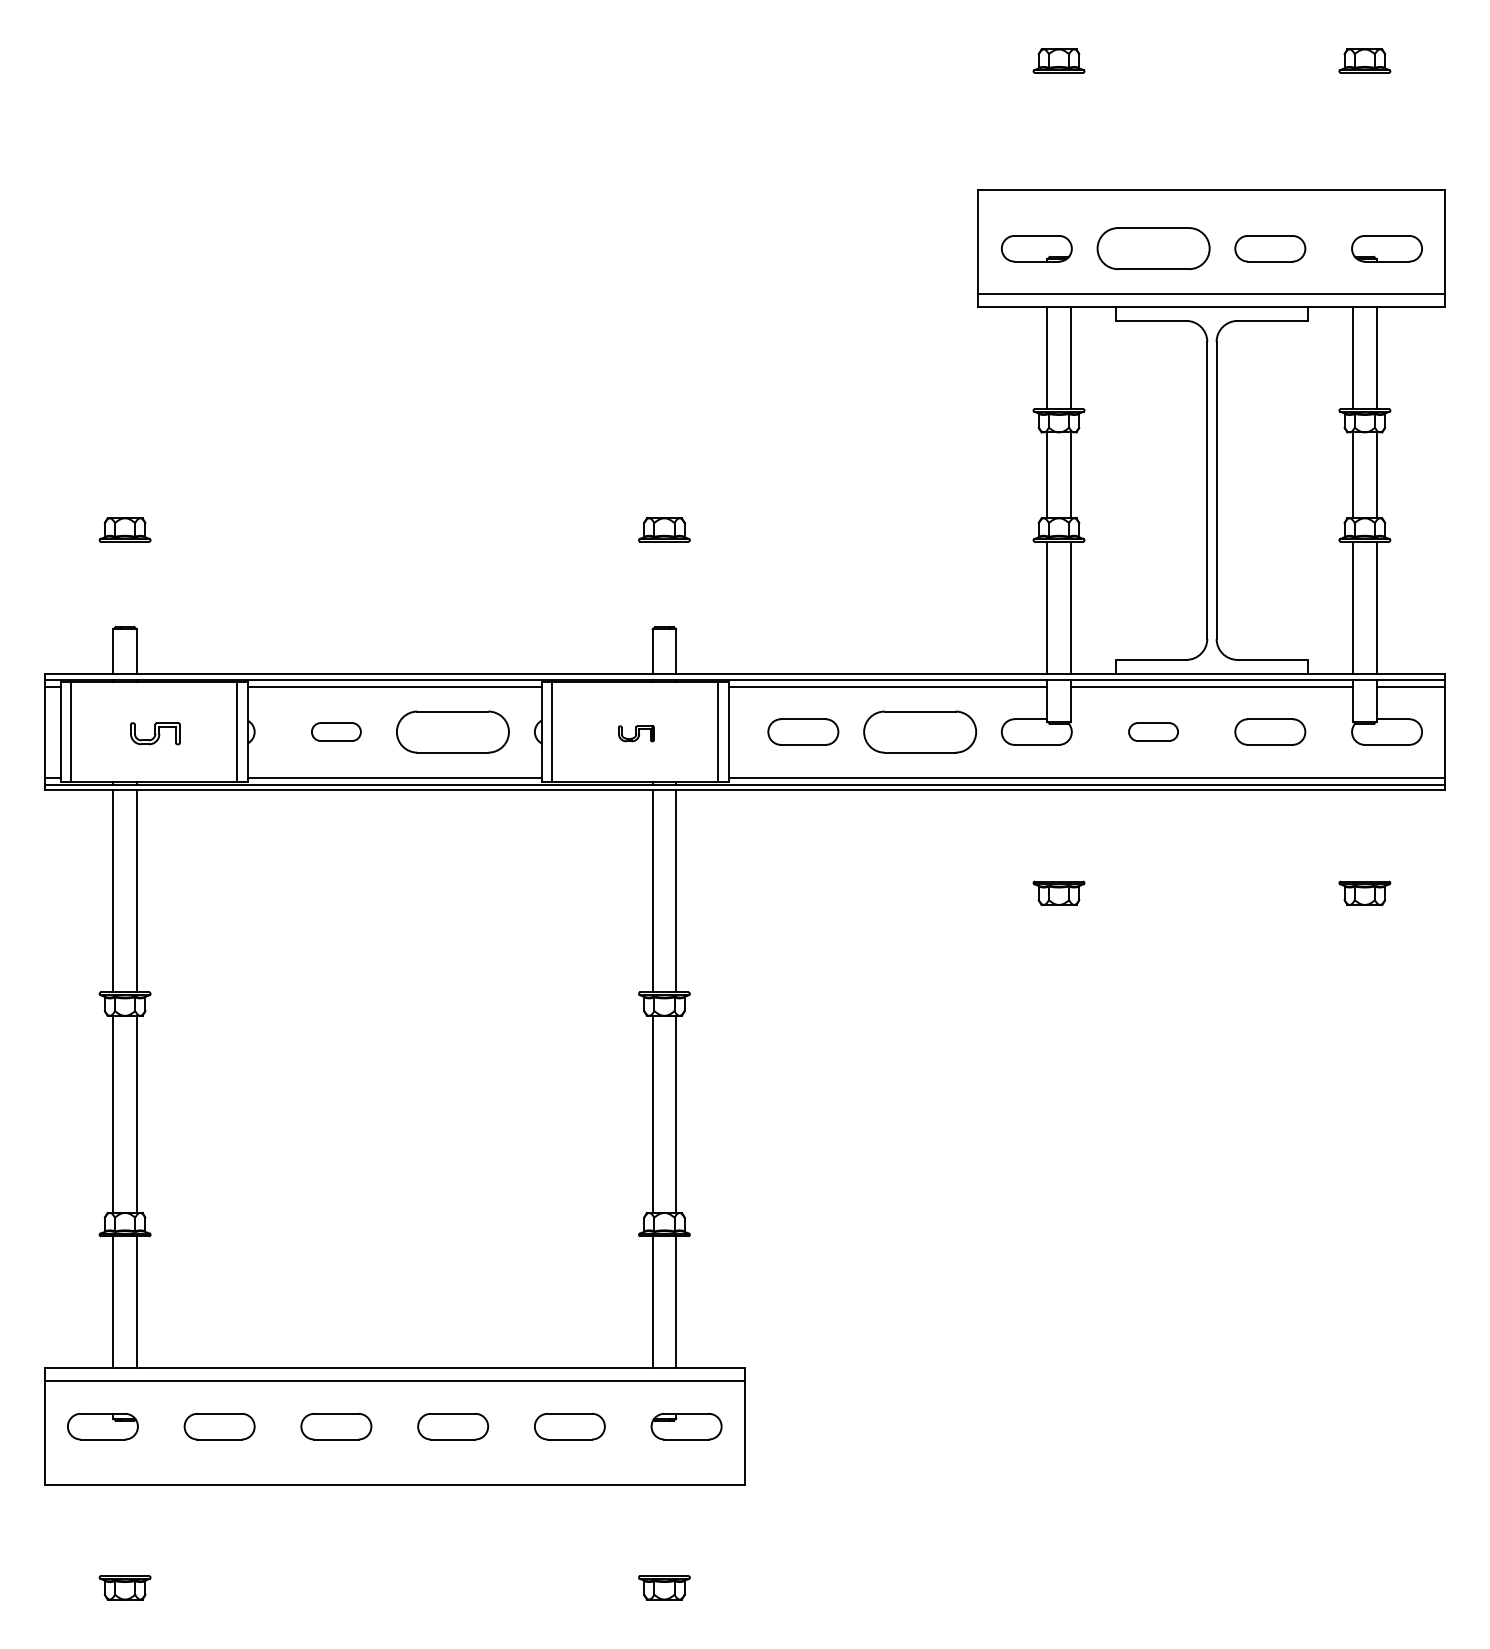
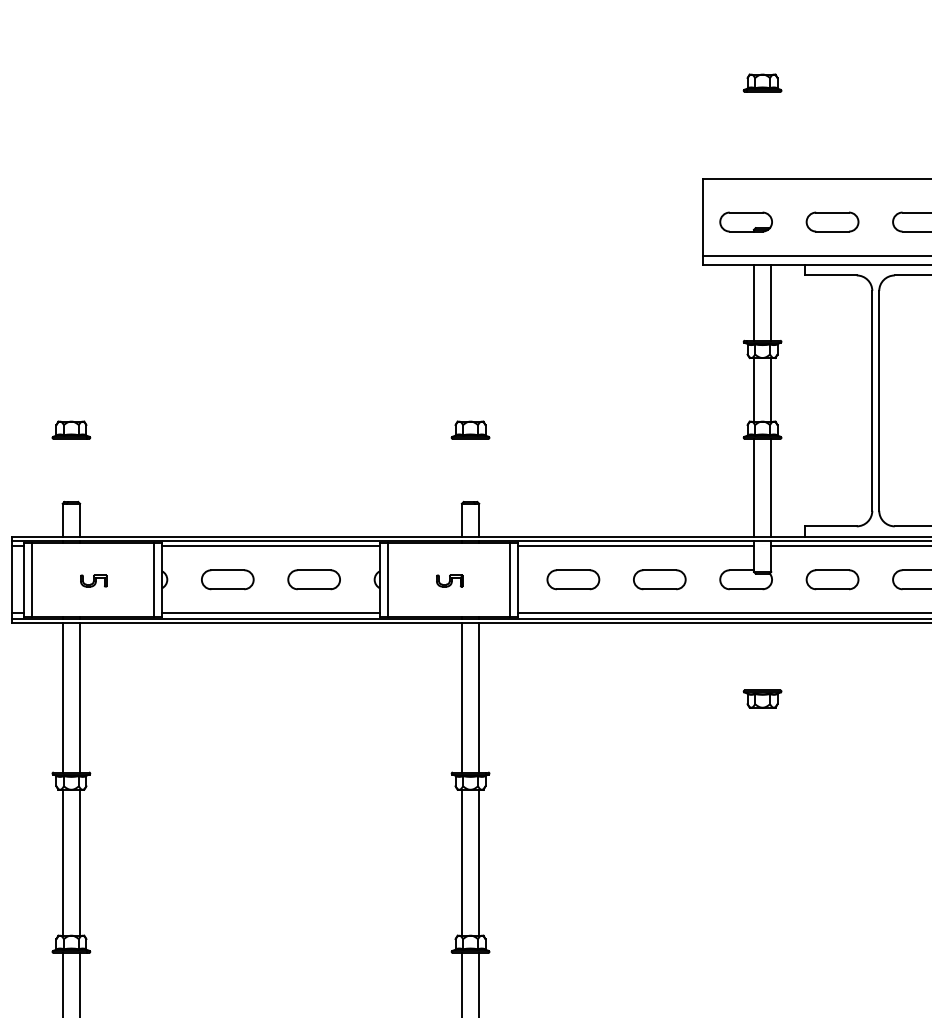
part: (1153, 248) -> (832, 221), size x0.62
part: (336, 731) -> (227, 579), size x1.43
part: (453, 731) -> (314, 579), size x0.62
part: (919, 731) -> (659, 579), size x0.62
part: (1153, 731) -> (832, 579), size x1.43
part: (155, 733) -> (93, 580), size x0.71

